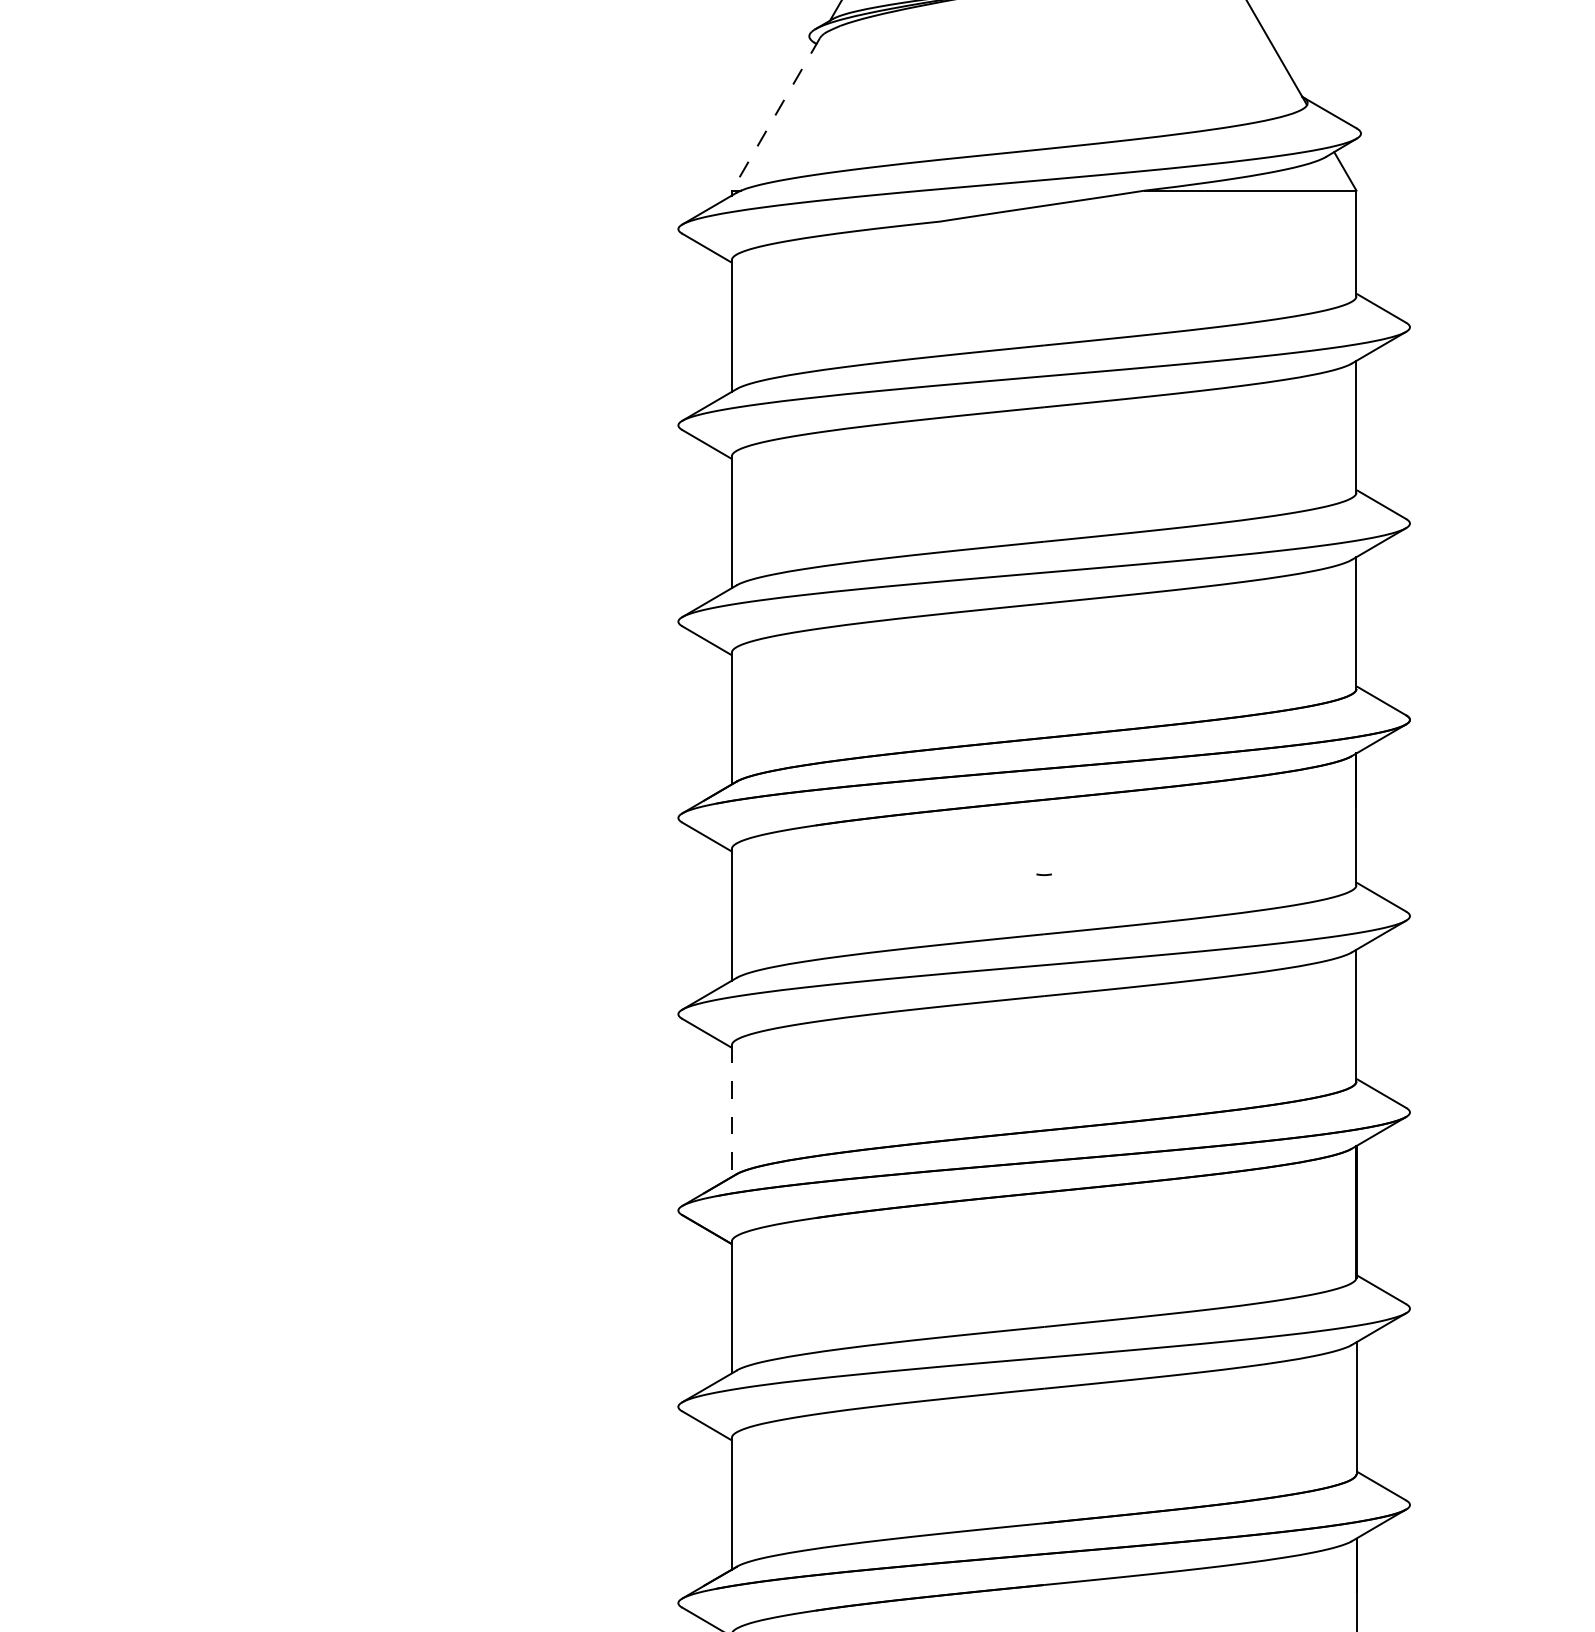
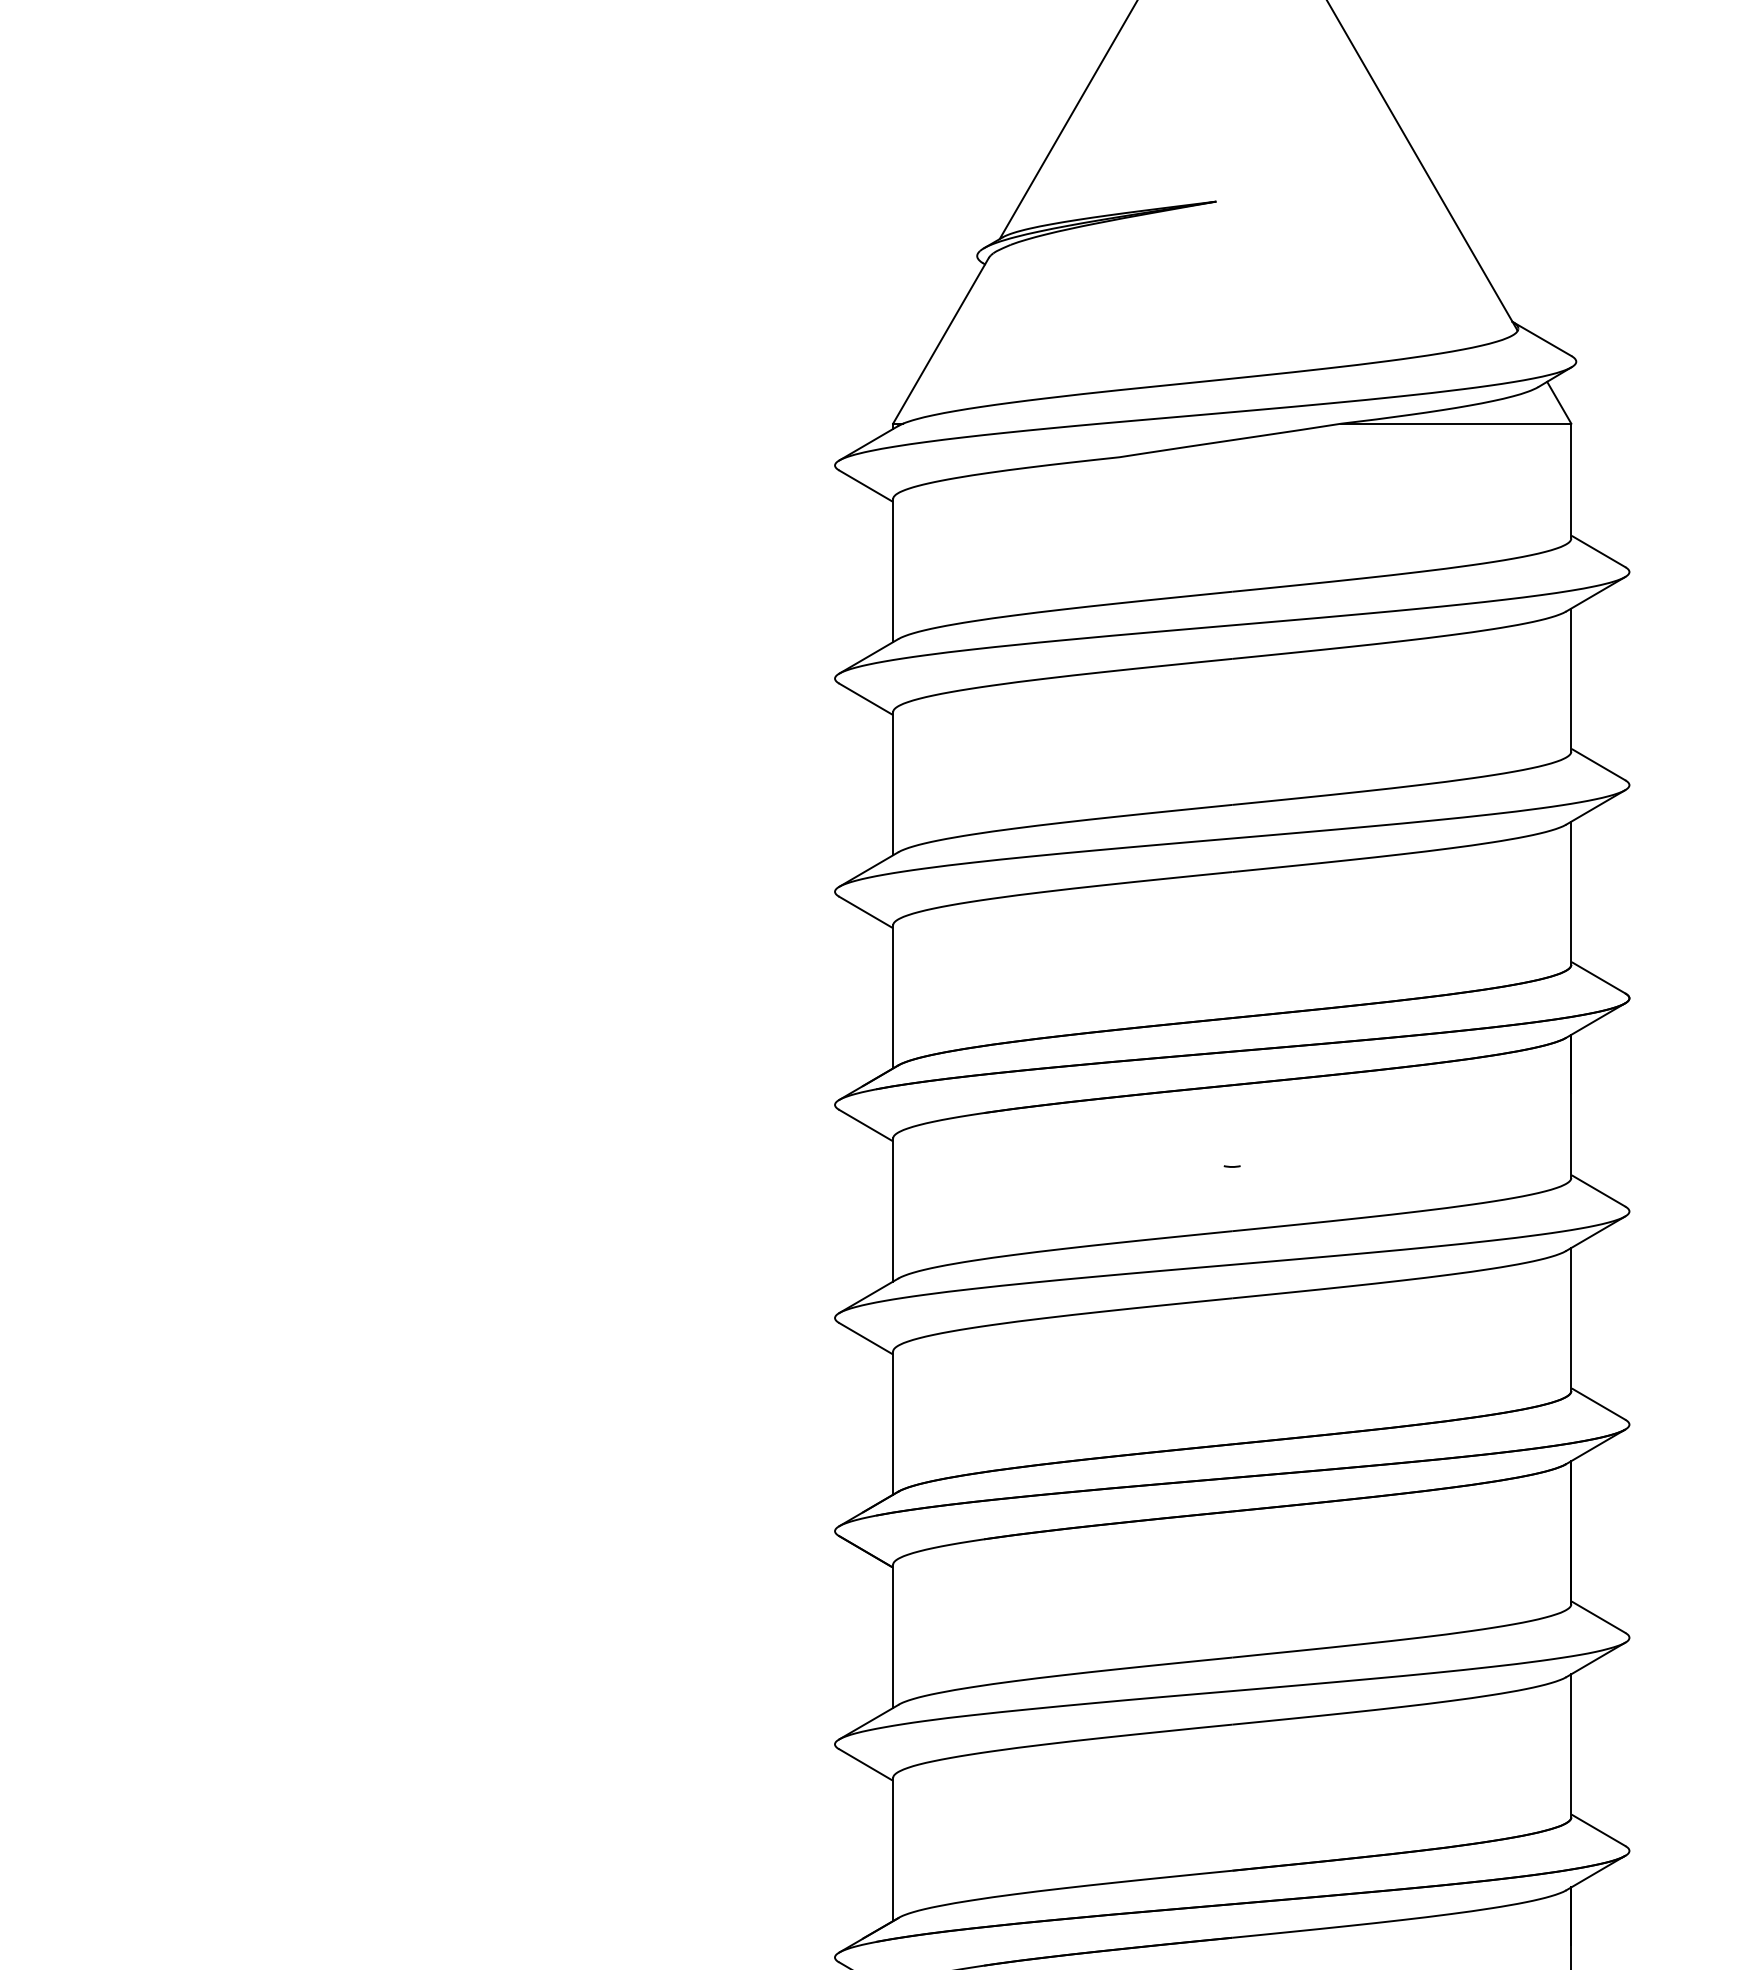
line: (775, 114) -> (940, 340), dashed -> solid
line: (732, 1111) -> (893, 1423), dashed -> solid

